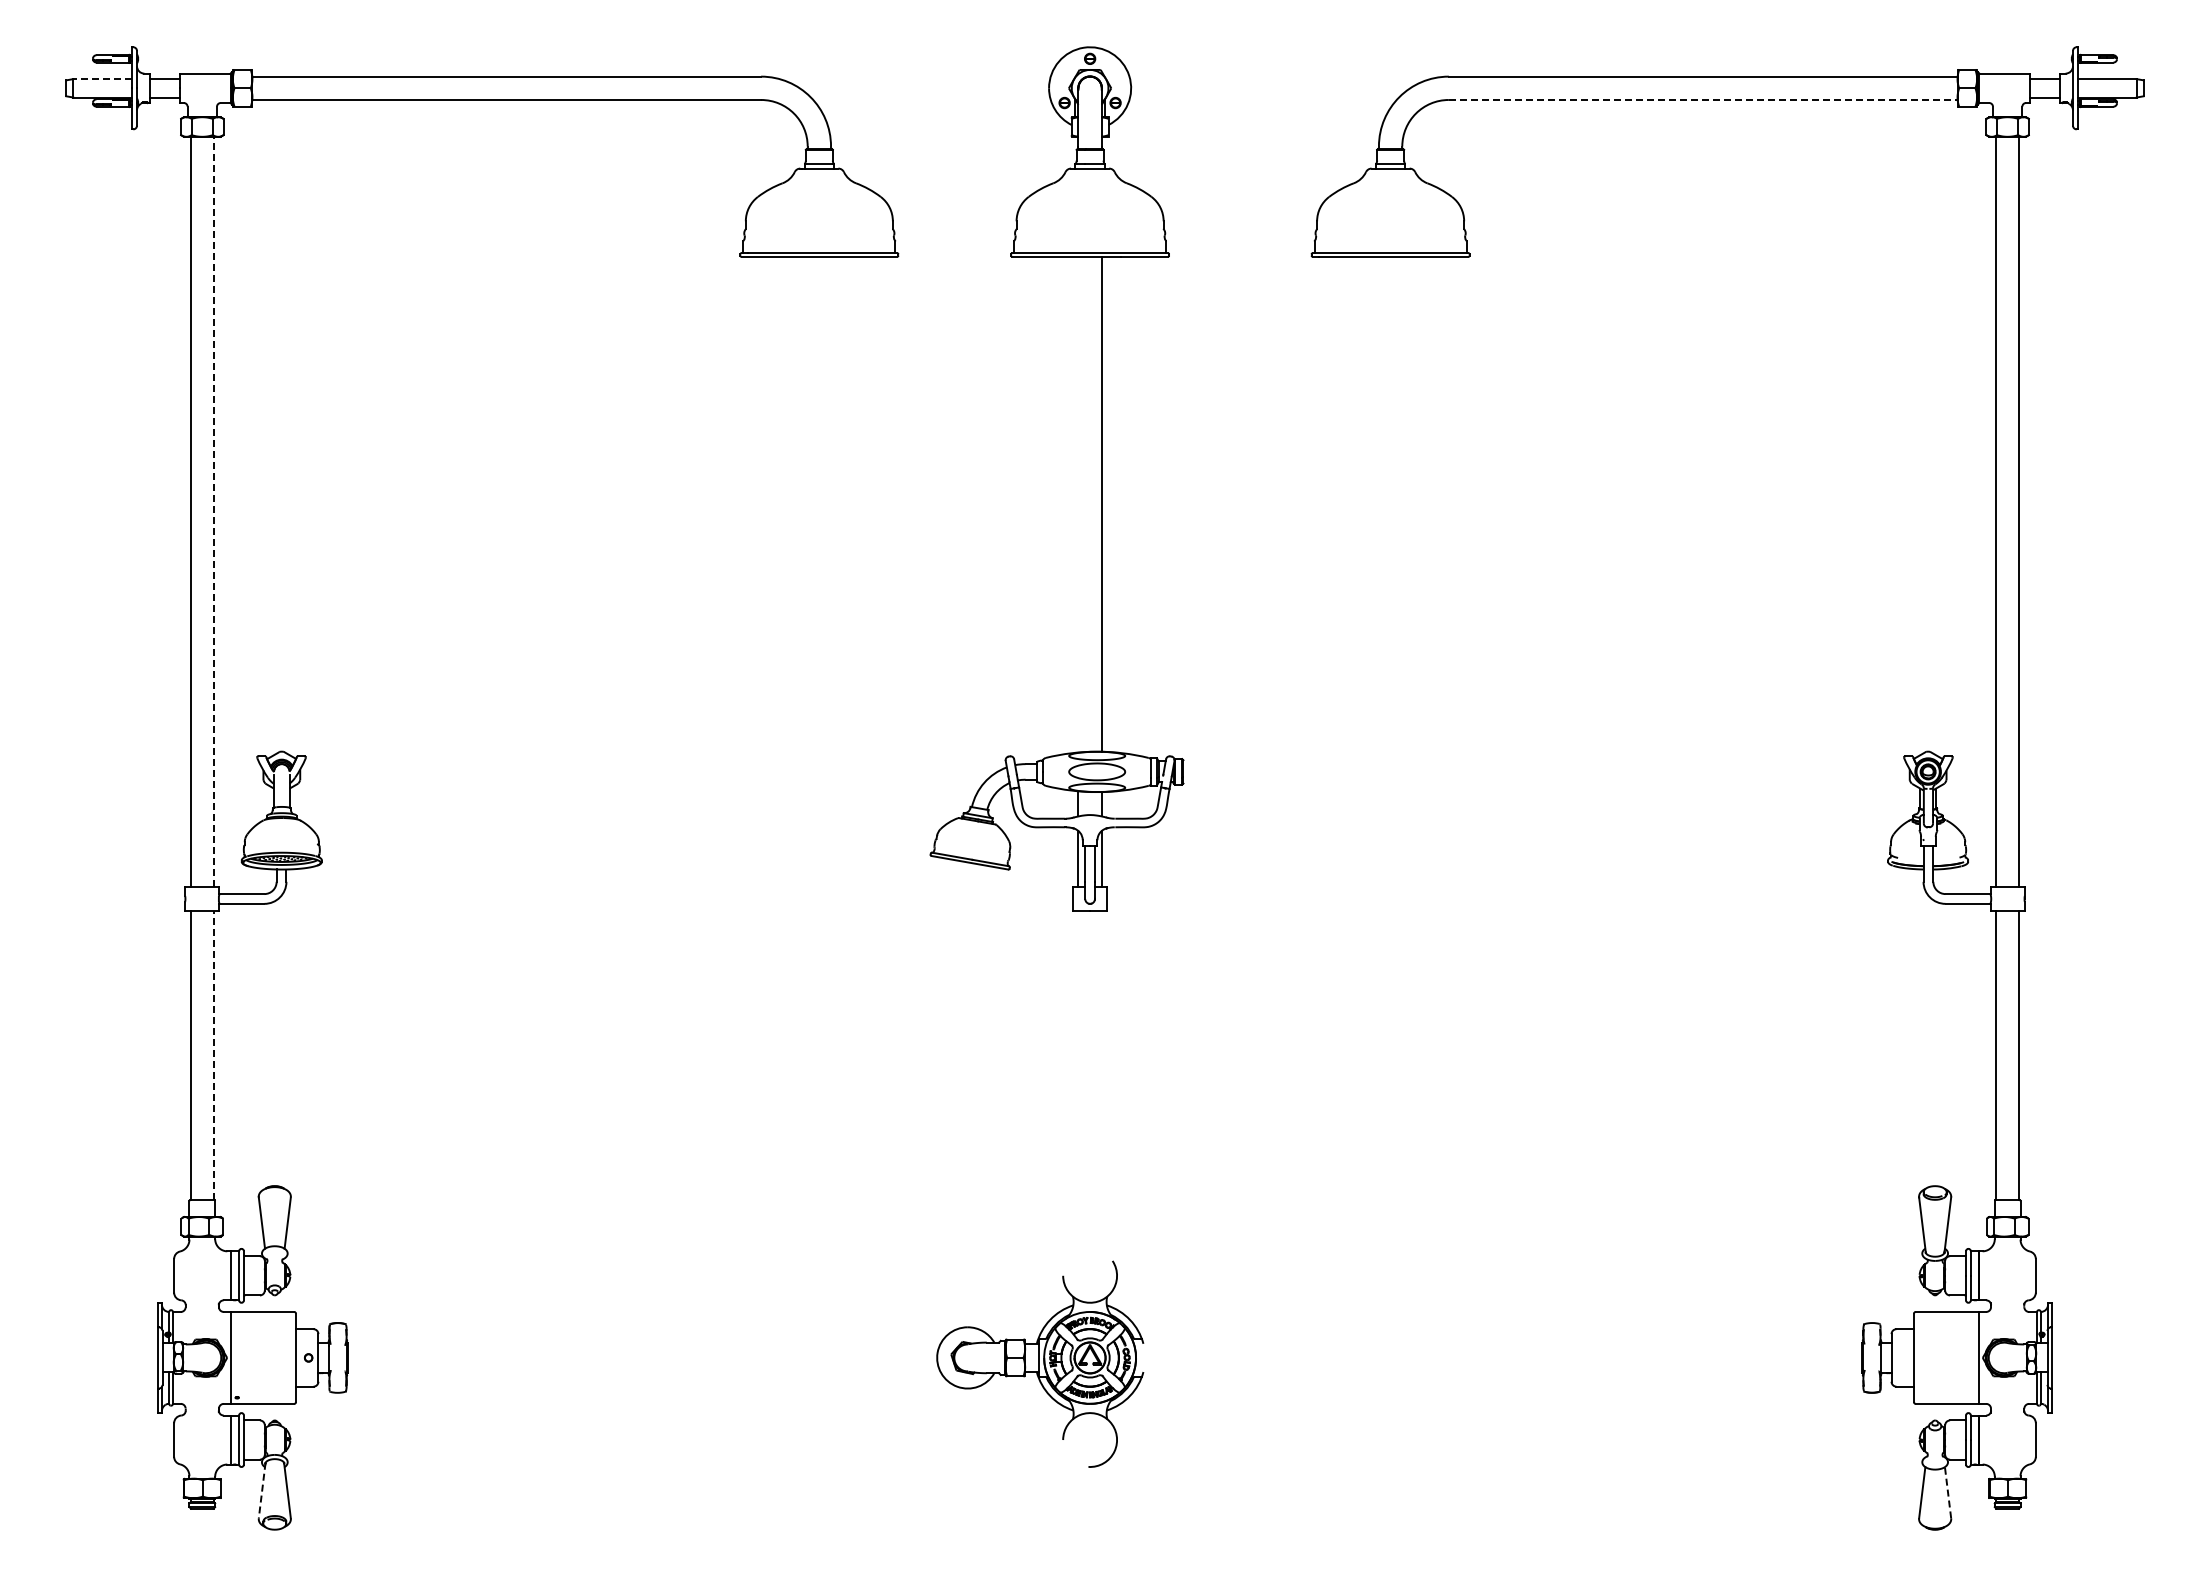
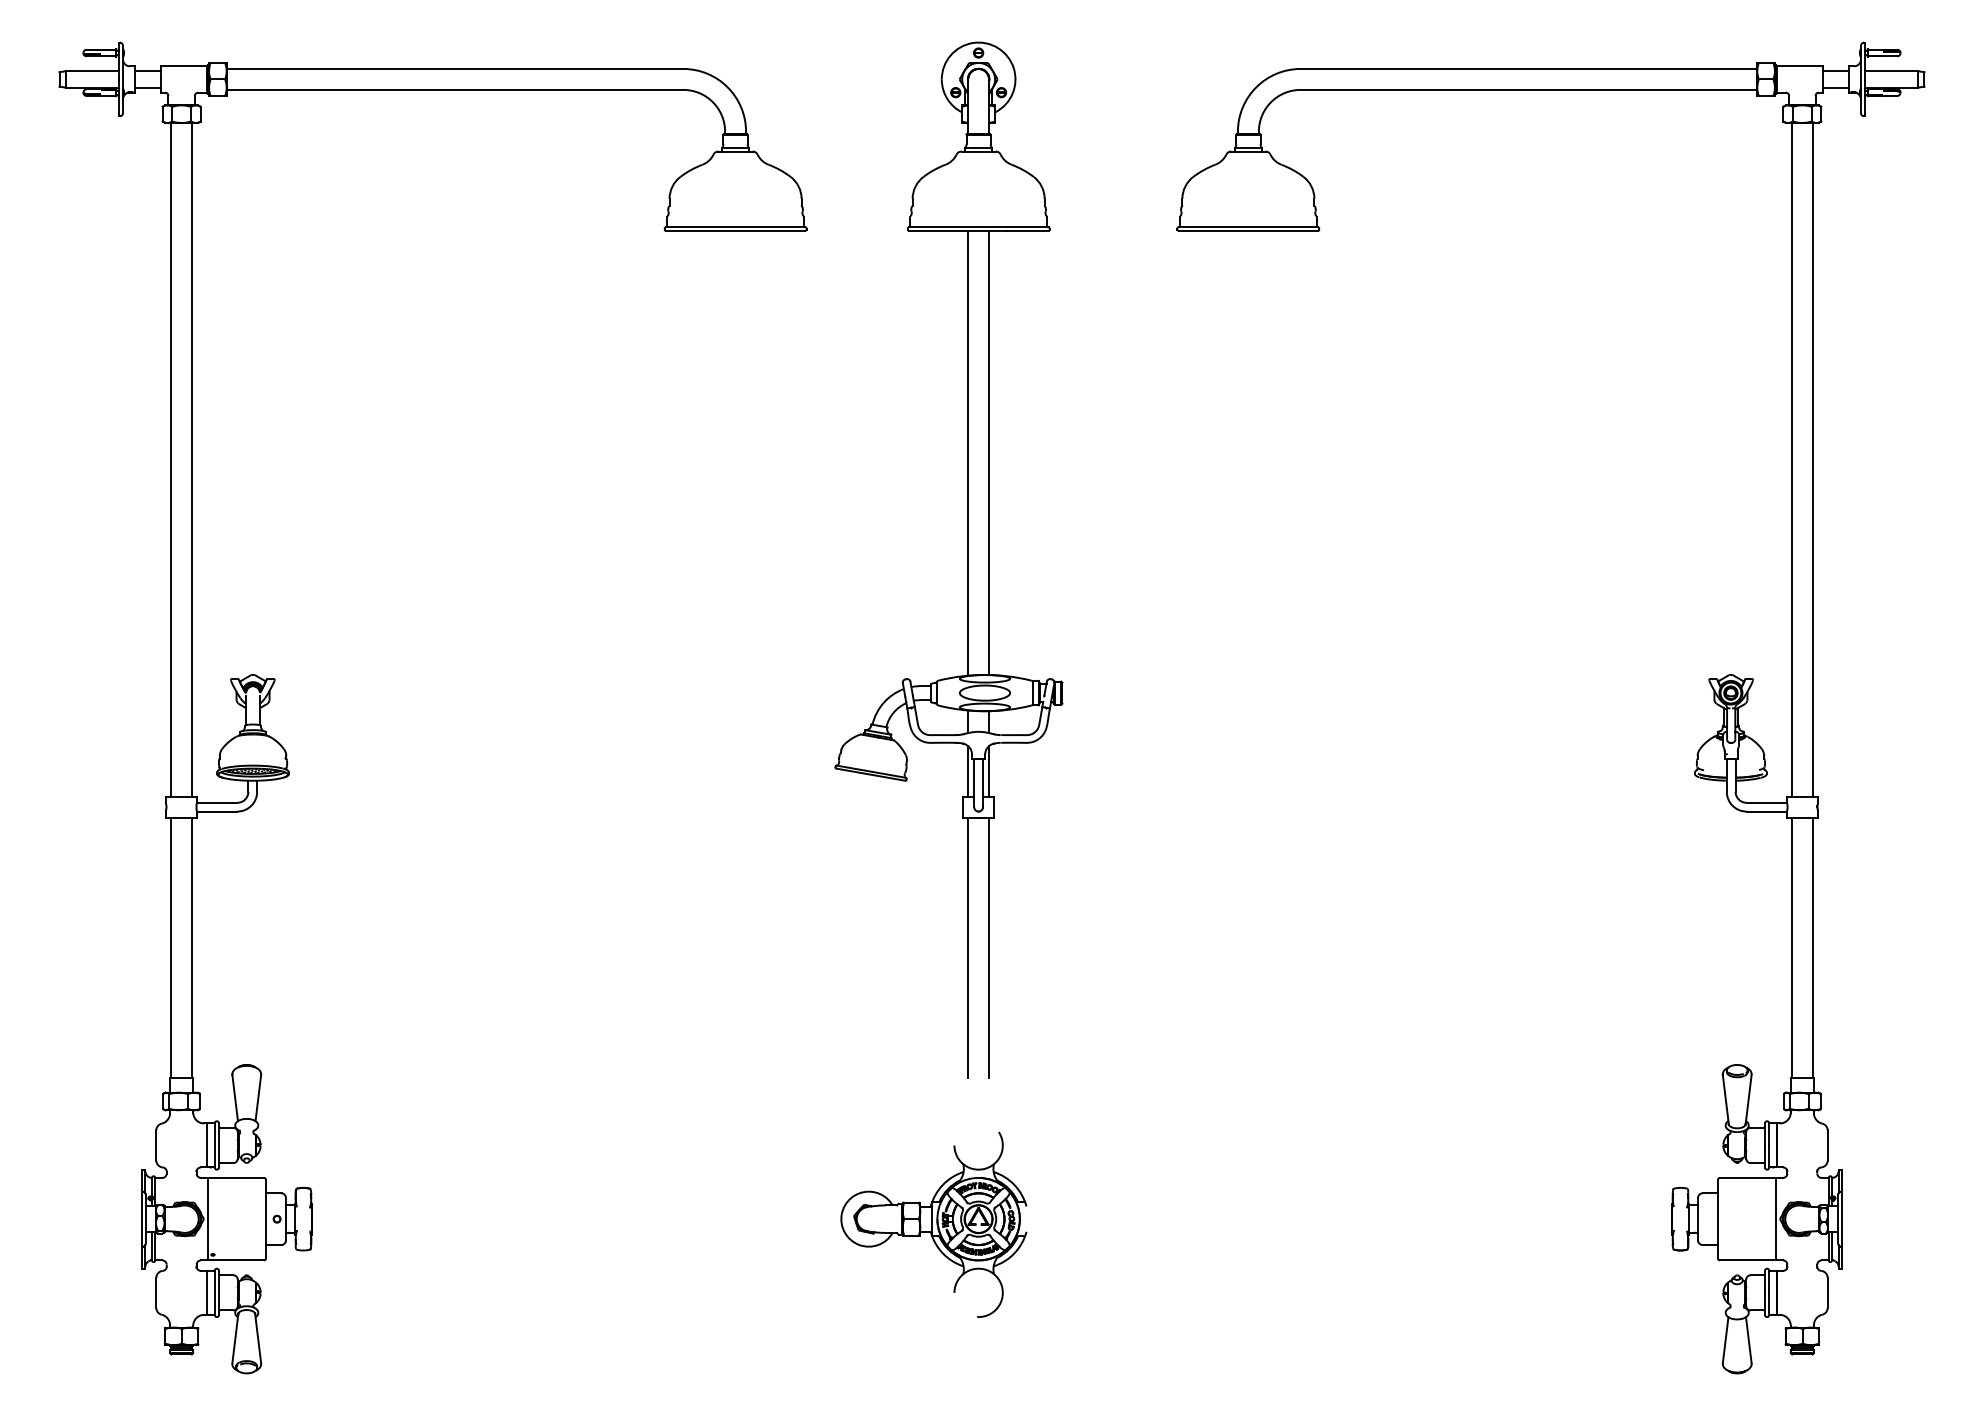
line: (102, 79) -> (92, 71), dashed -> solid
line: (1703, 99) -> (1529, 89), dashed -> solid
line: (1078, 504) -> (968, 453), added
line: (213, 511) -> (191, 459), dashed -> solid
line: (213, 1055) -> (191, 947), dashed -> solid
line: (1078, 1055) -> (968, 947), added
line: (1101, 1055) -> (988, 947), added
line: (262, 1490) -> (235, 1338), dashed -> solid
line: (1948, 1492) -> (1749, 1339), dashed -> solid

